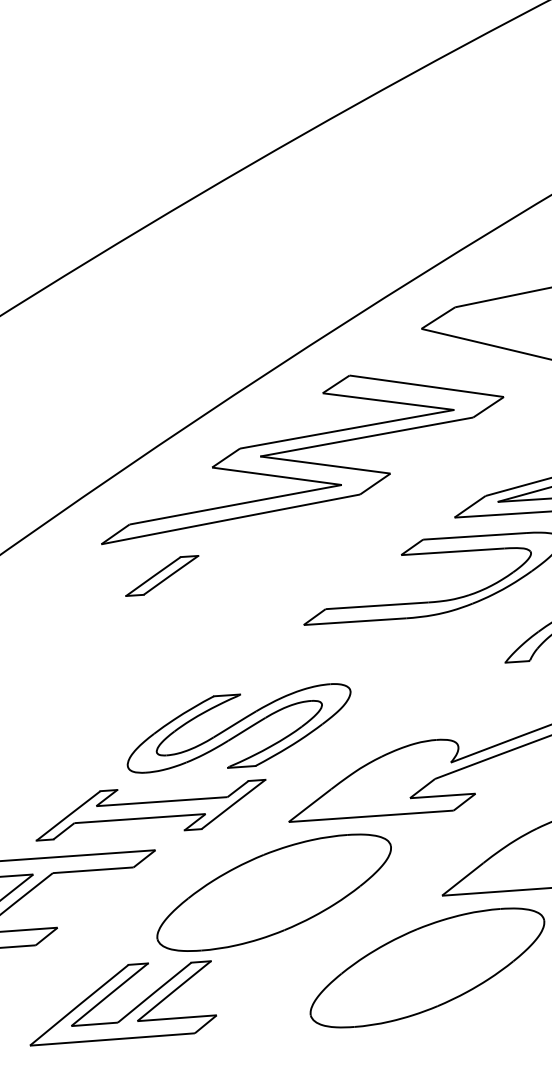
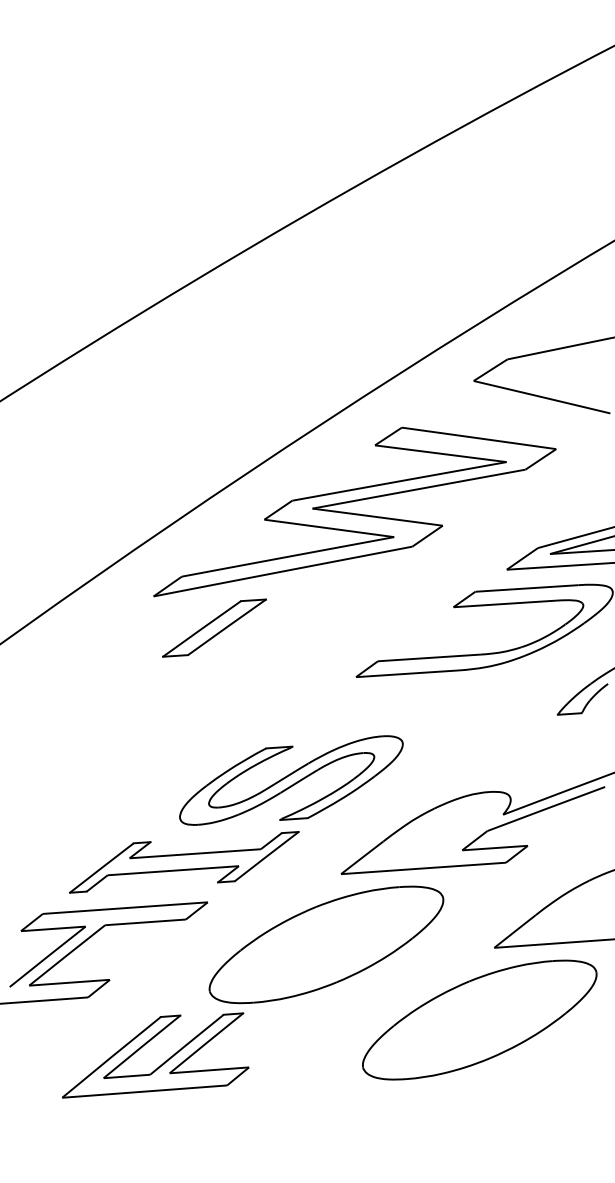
part: (162, 575) -> (214, 627), size x1.43
part: (151, 810) -> (184, 862), moved
part: (131, 1010) -> (163, 1062), moved

